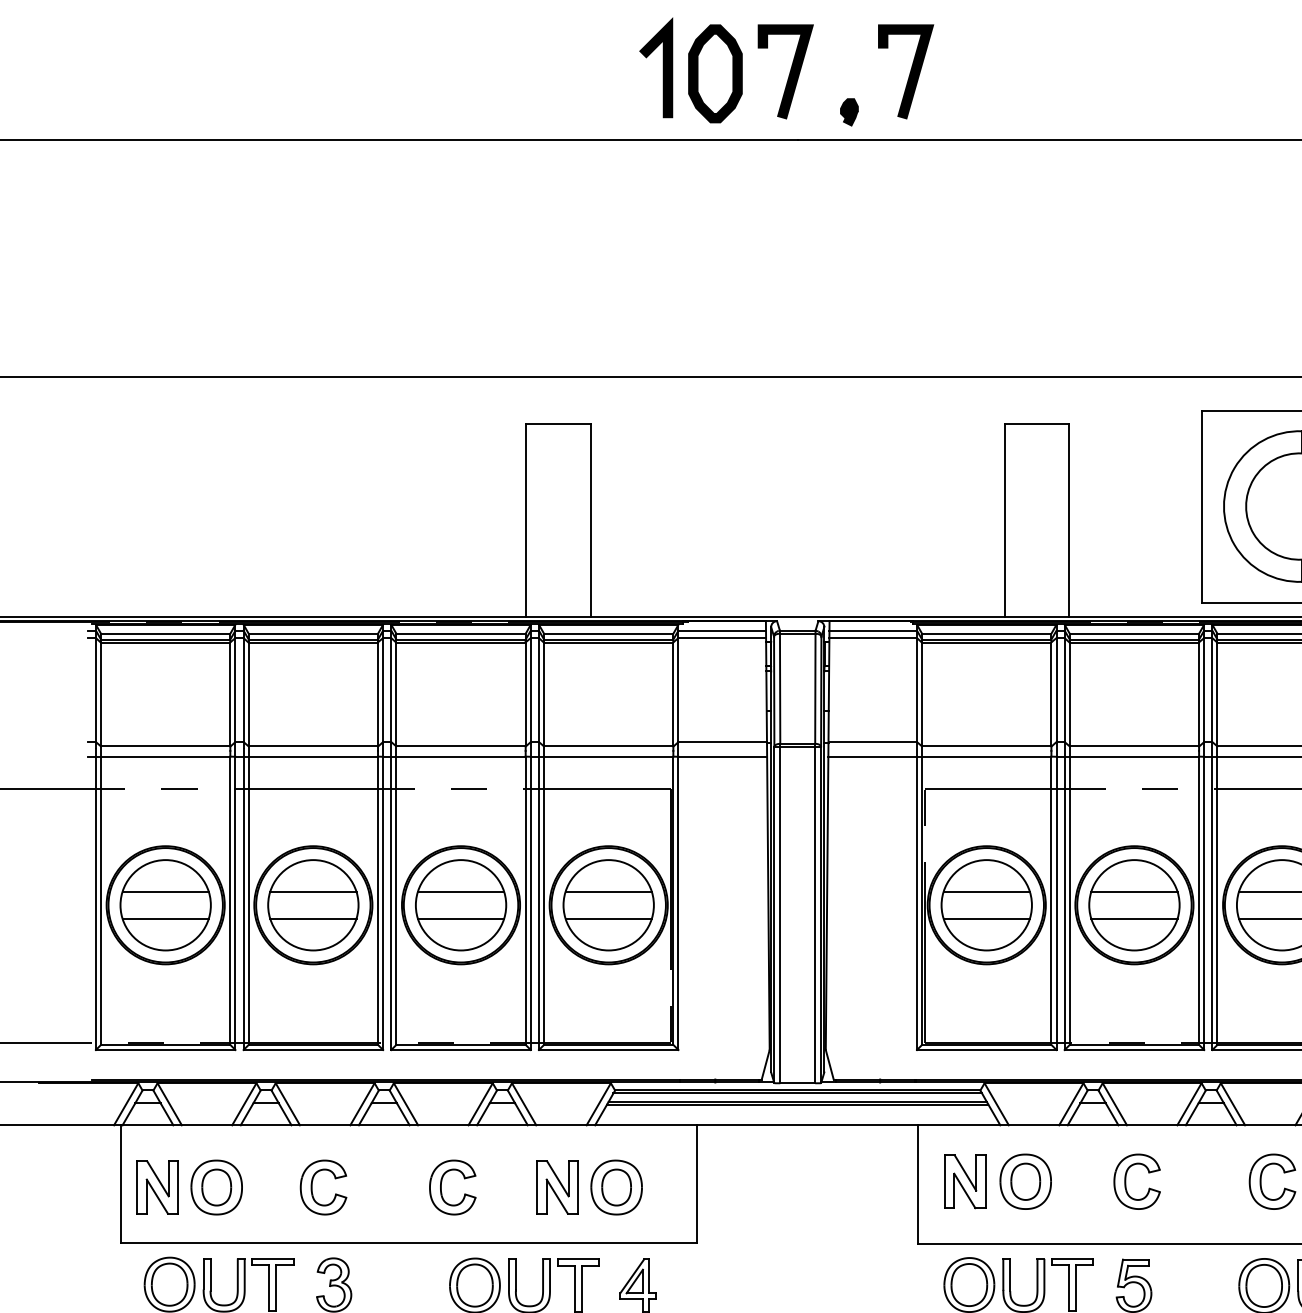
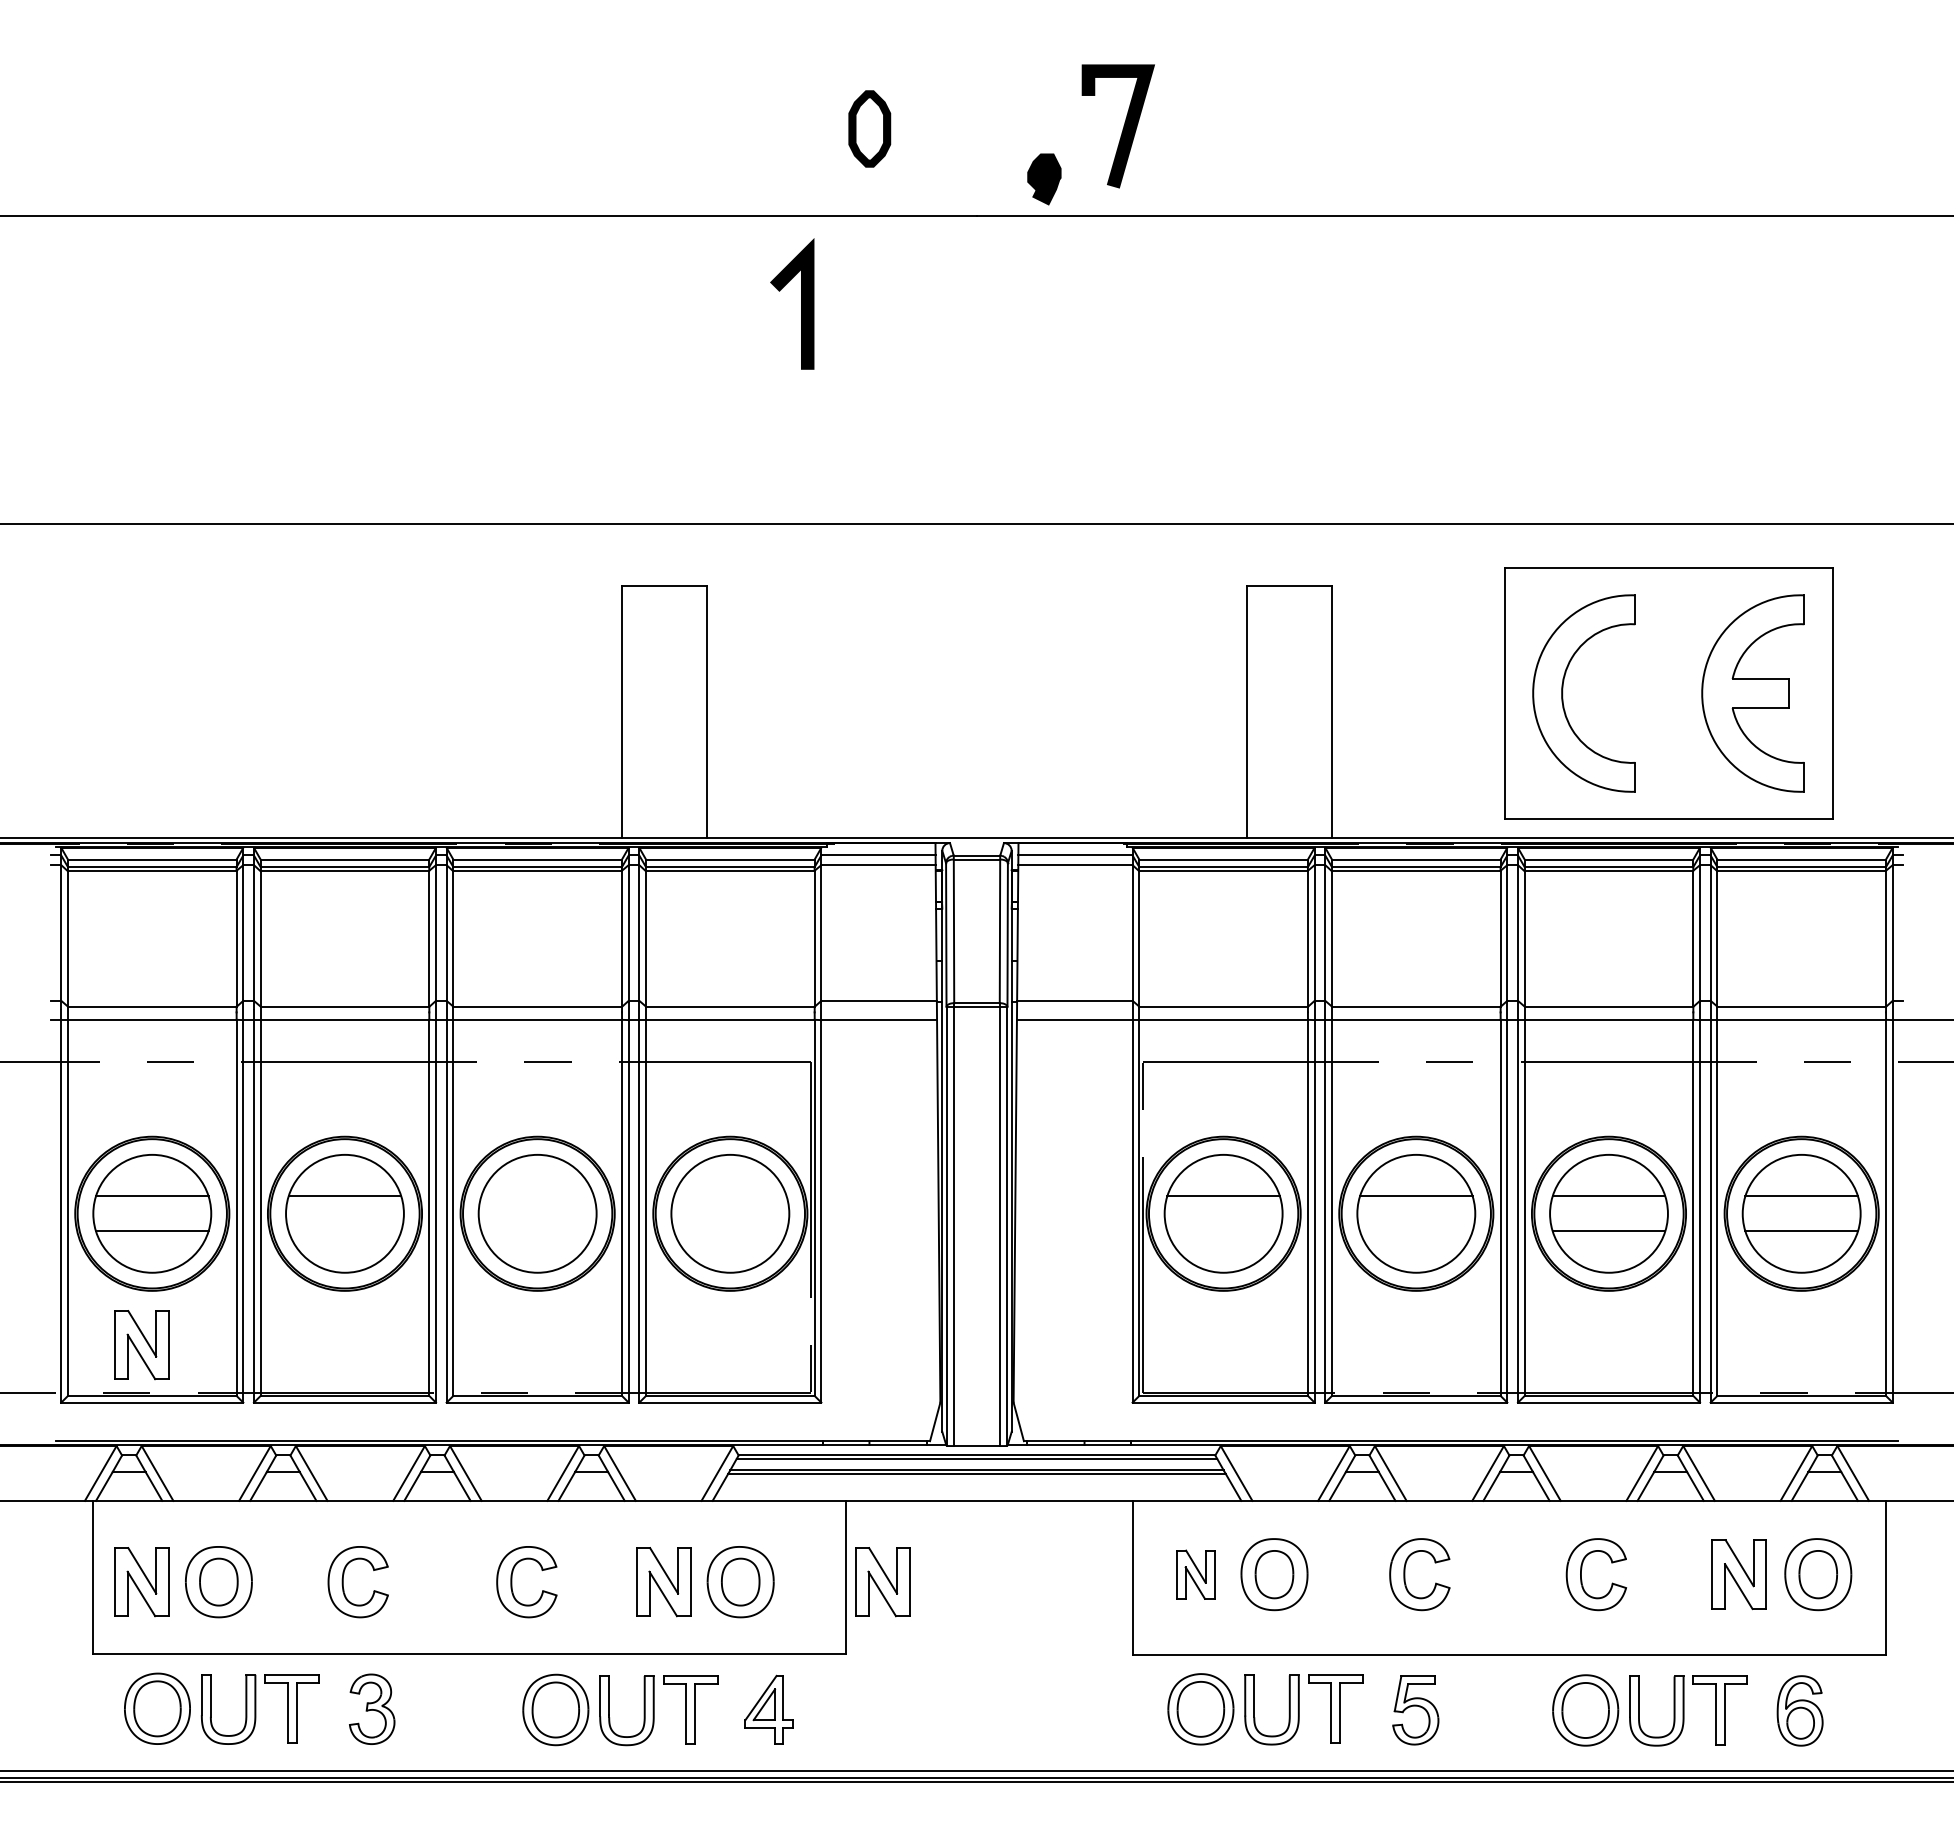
line: (663, 67) -> (801, 303), moved
line: (789, 71) -> (966, 126), removed
part: (715, 73) -> (869, 128), size x0.6
part: (849, 111) -> (1044, 178), size x1.4
line: (460, 892) -> (537, 1196), removed
line: (608, 892) -> (730, 1196), removed
line: (313, 918) -> (344, 1231), removed
line: (460, 918) -> (537, 1231), removed
line: (608, 918) -> (730, 1231), removed
line: (986, 918) -> (1223, 1231), removed
line: (1133, 918) -> (1415, 1231), removed
part: (157, 1006) -> (141, 1345), added
part: (965, 1181) -> (1195, 1574), size x0.7
part: (725, 1187) -> (882, 1582), added

